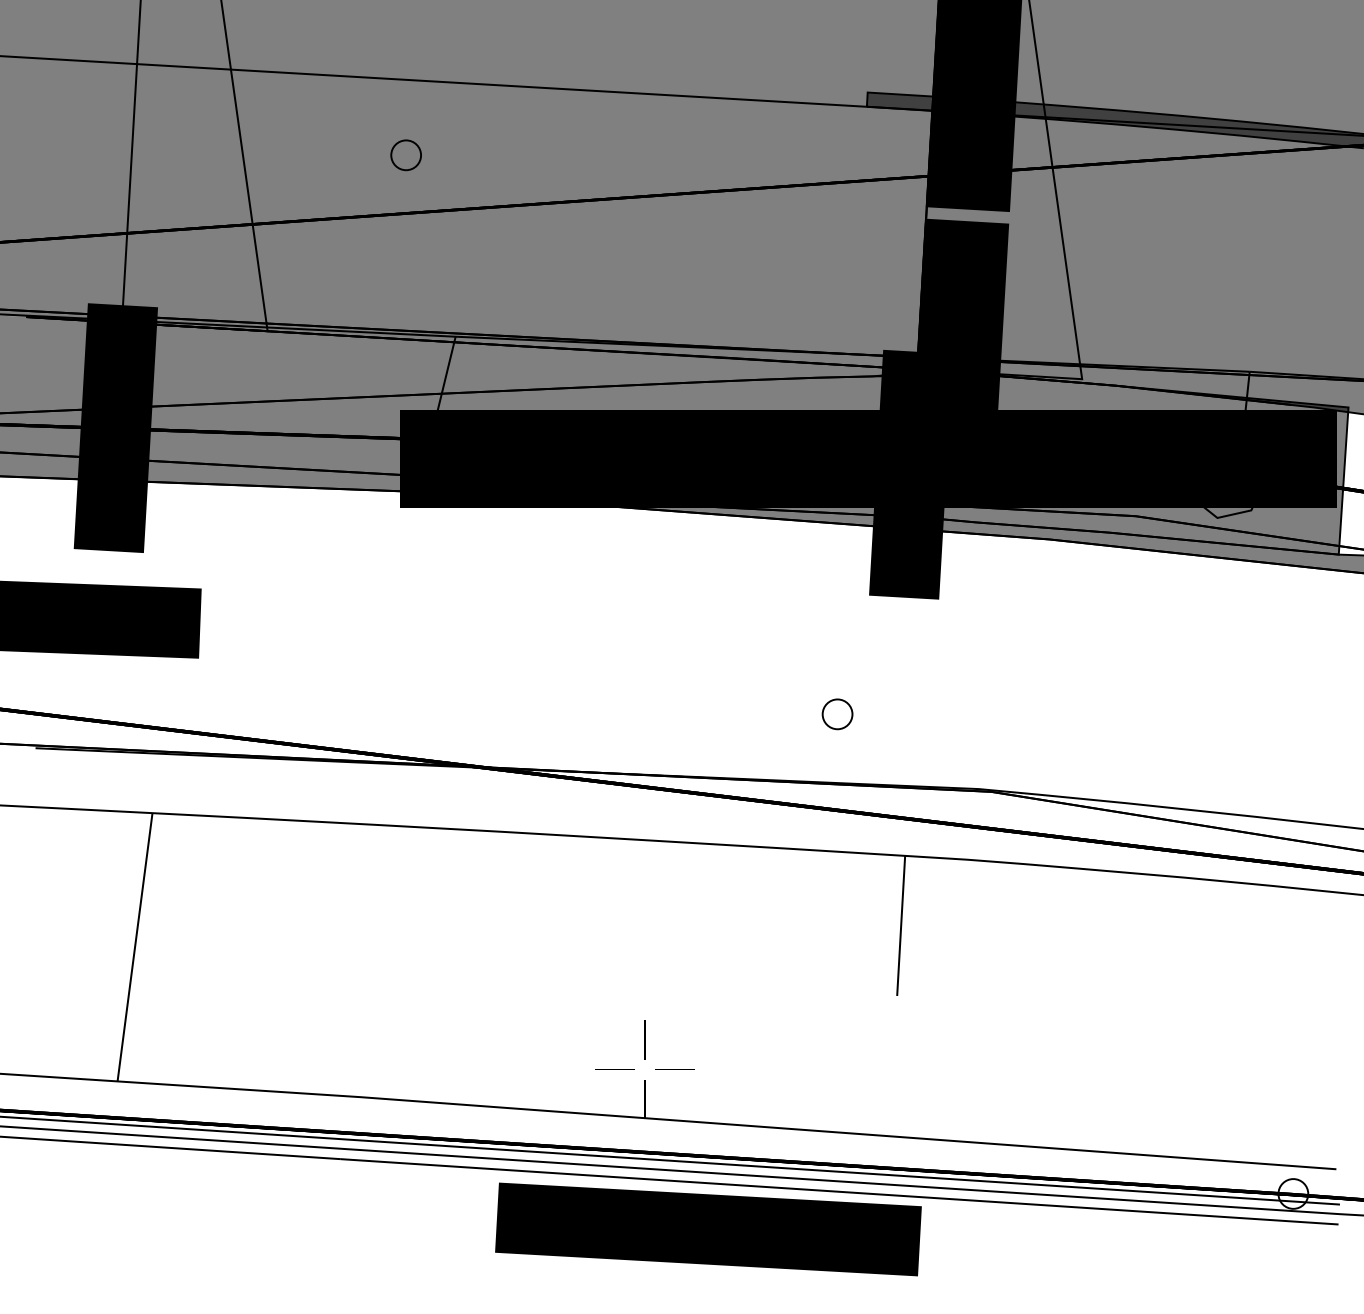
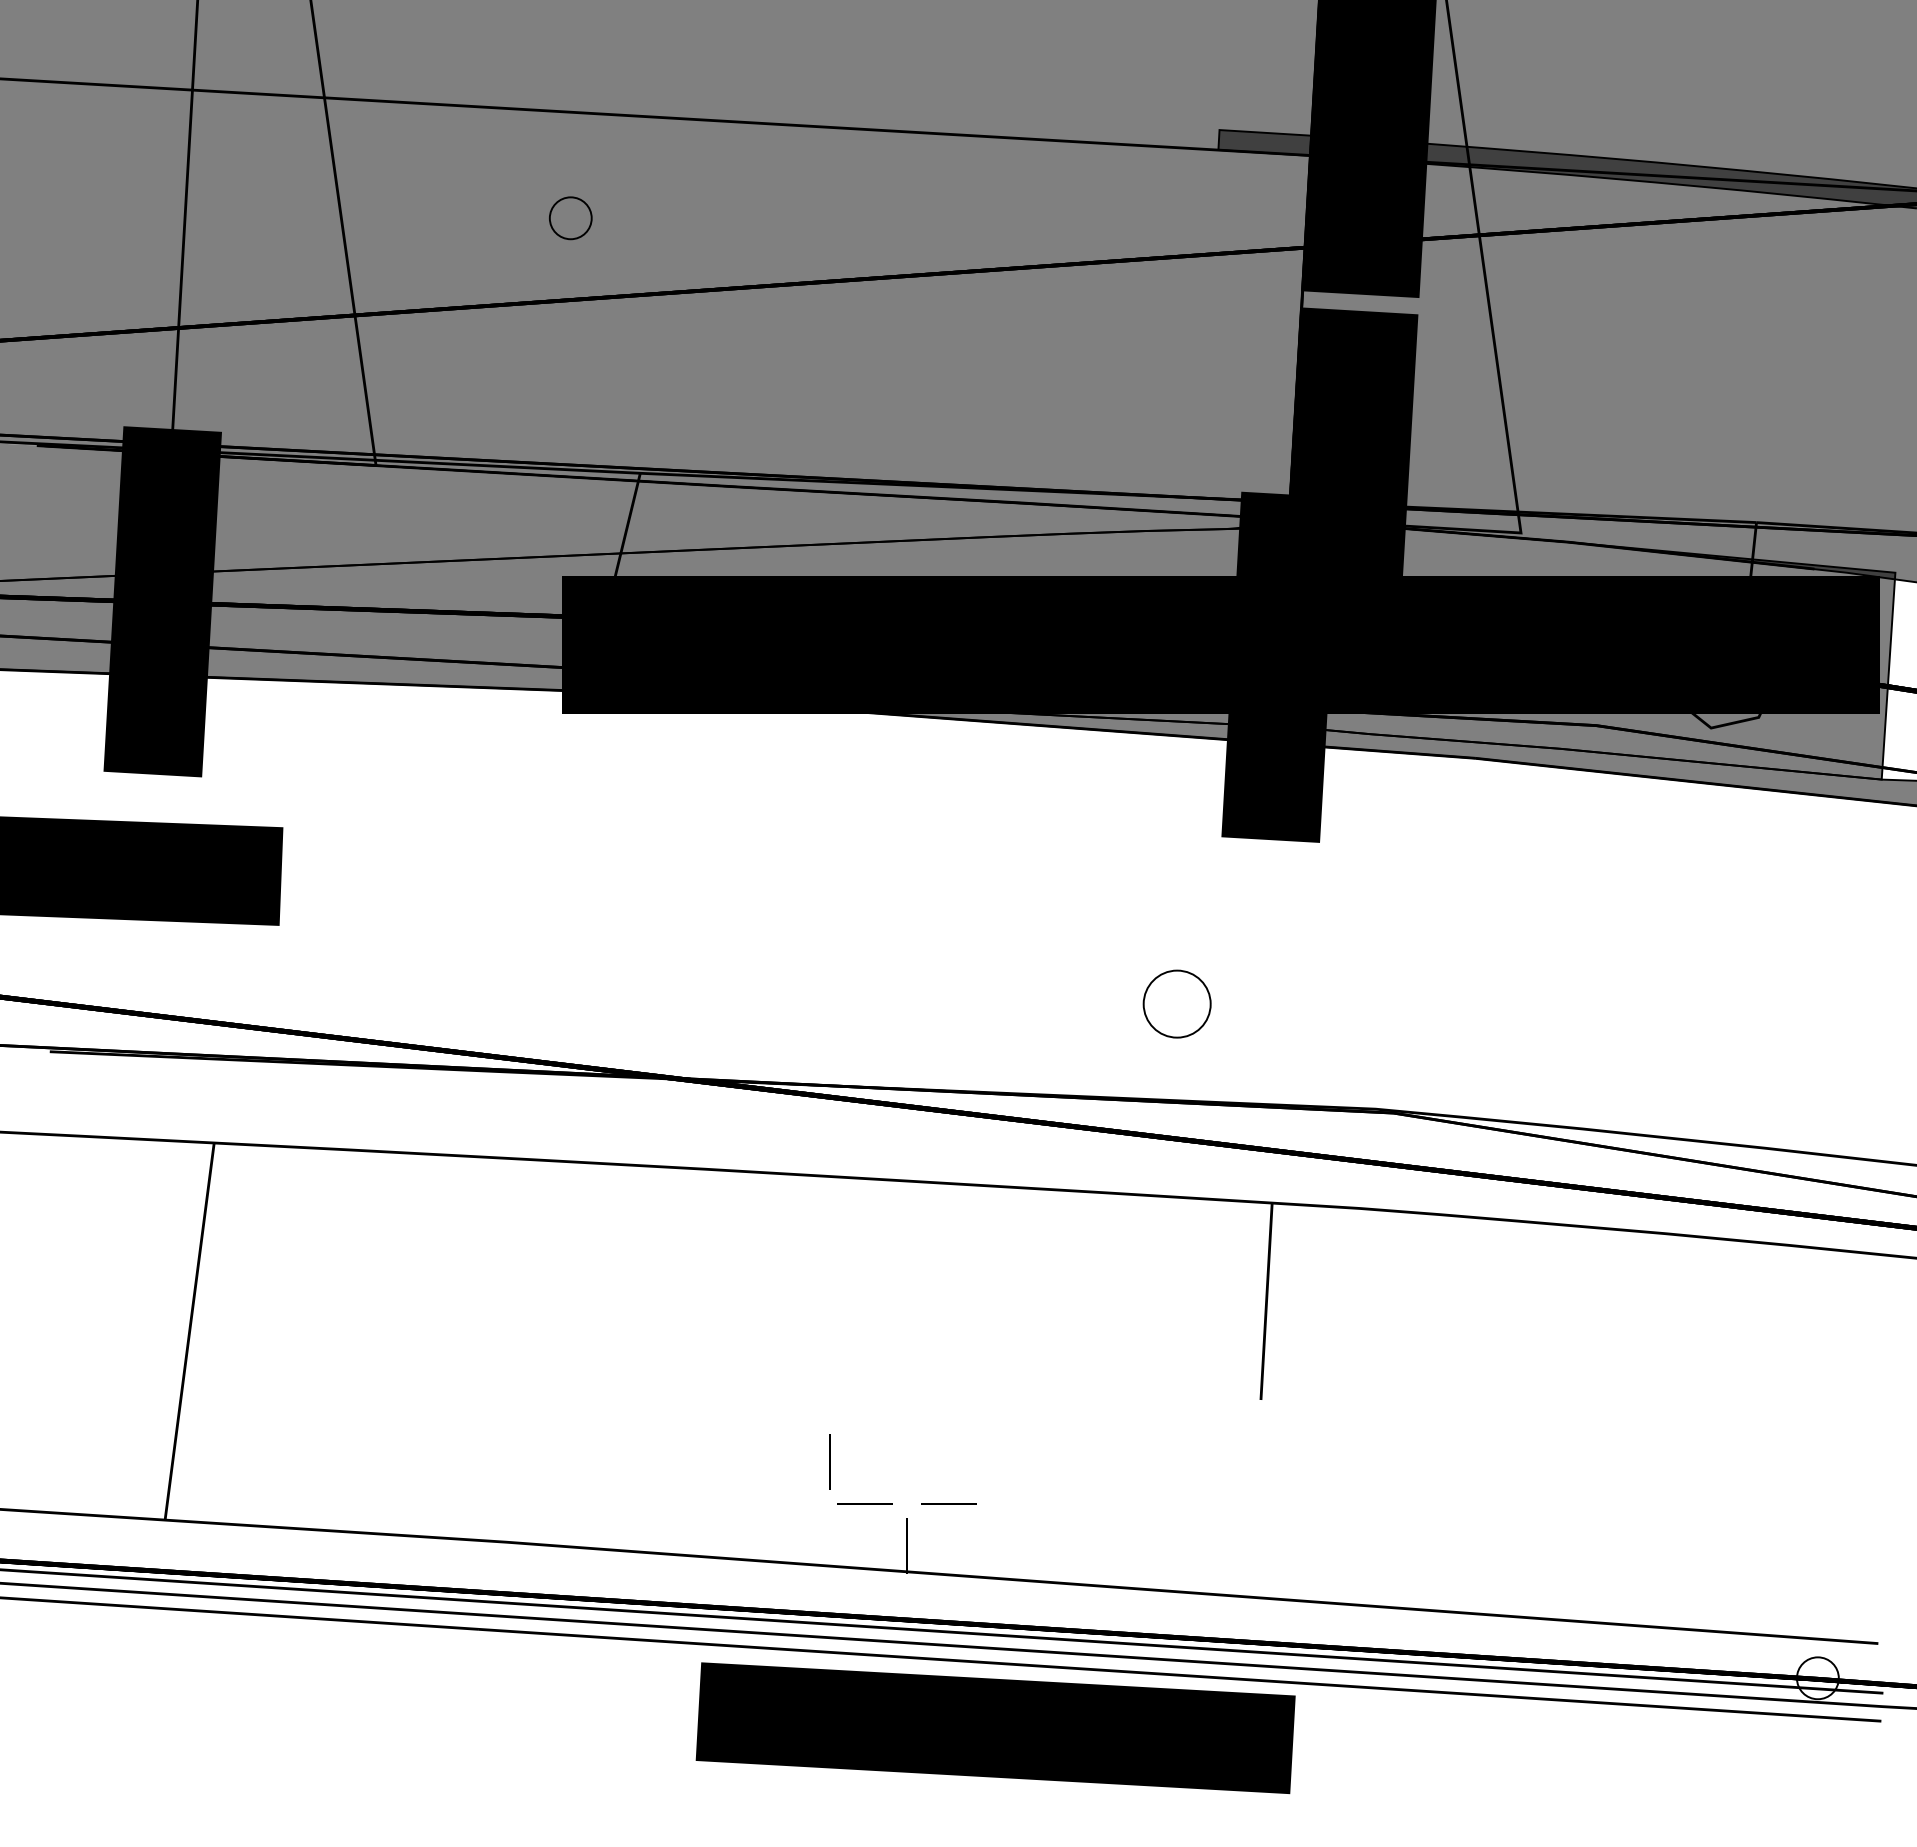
circle: (837, 714) -> (1177, 1004), size x1.6
line: (645, 1039) -> (829, 1461), moved

